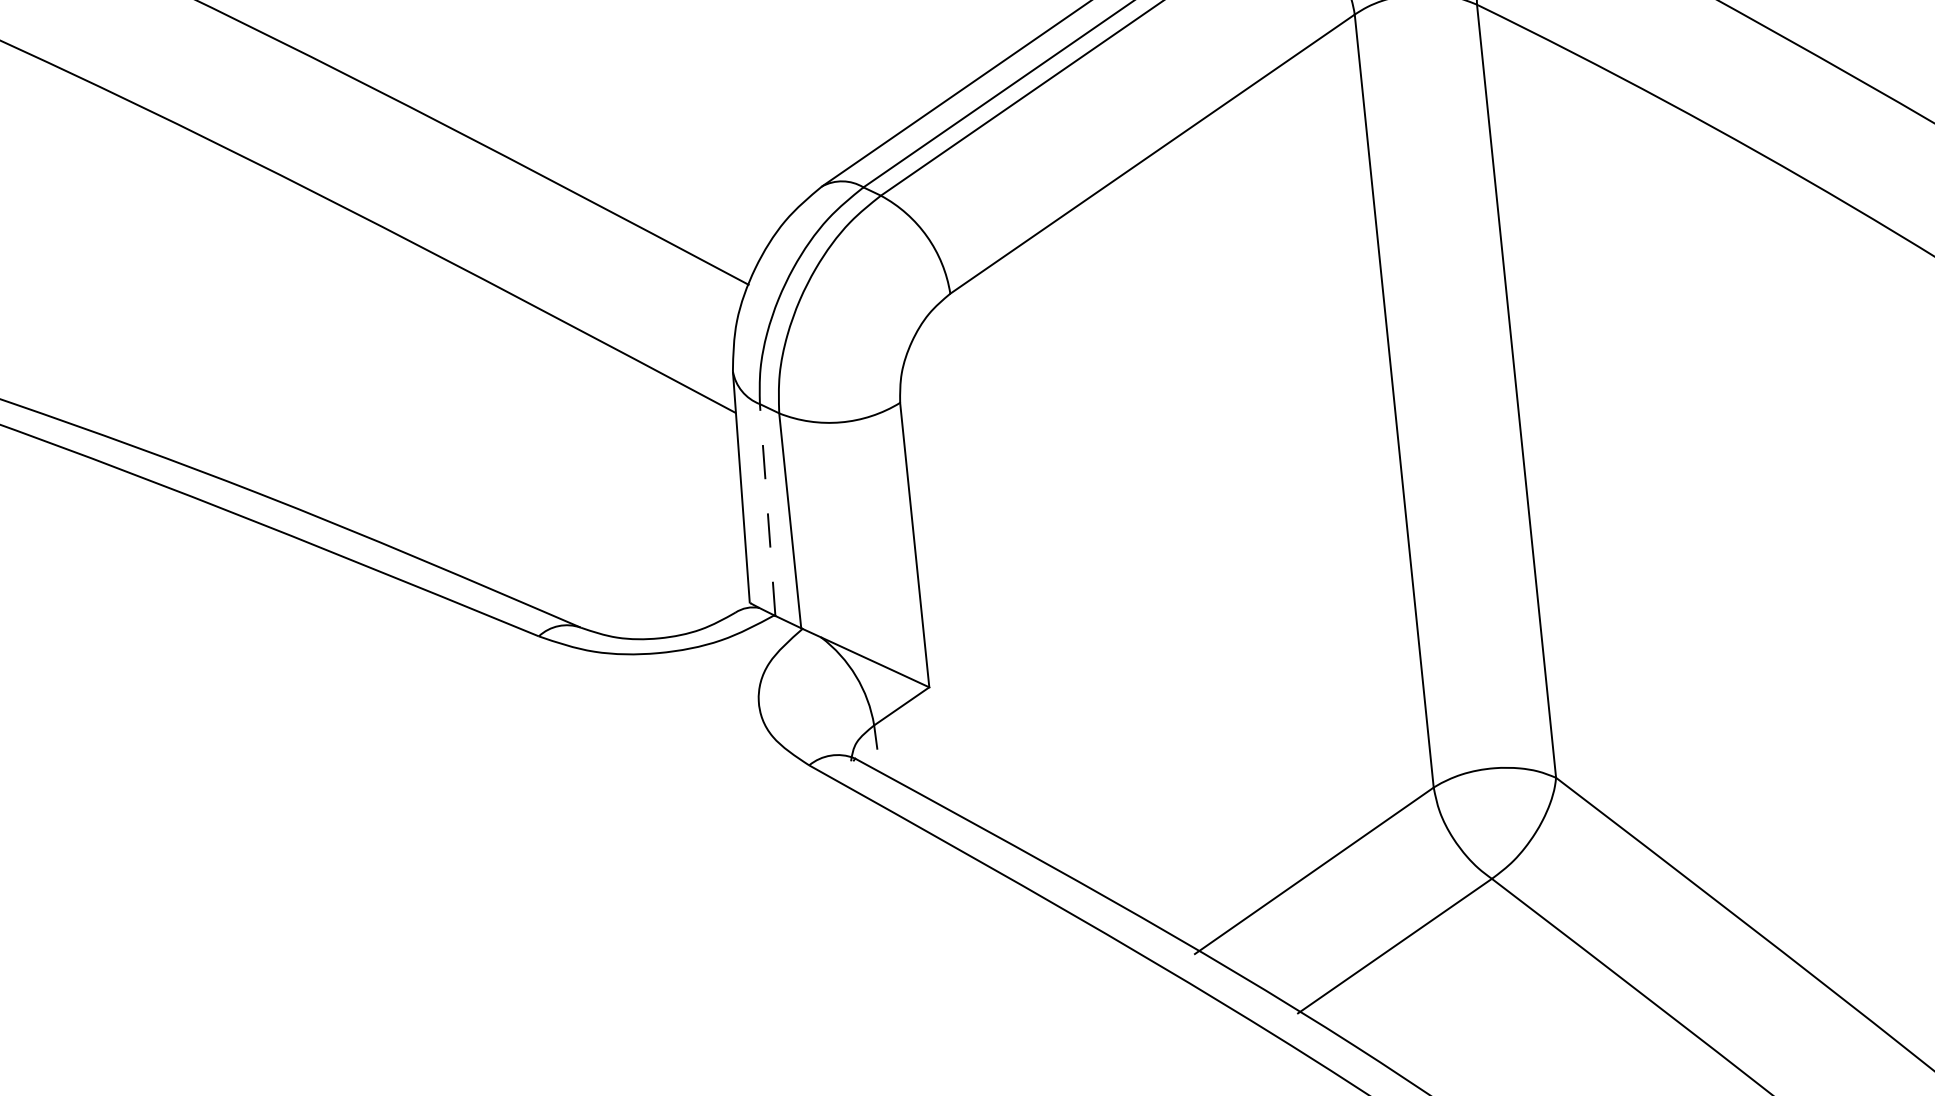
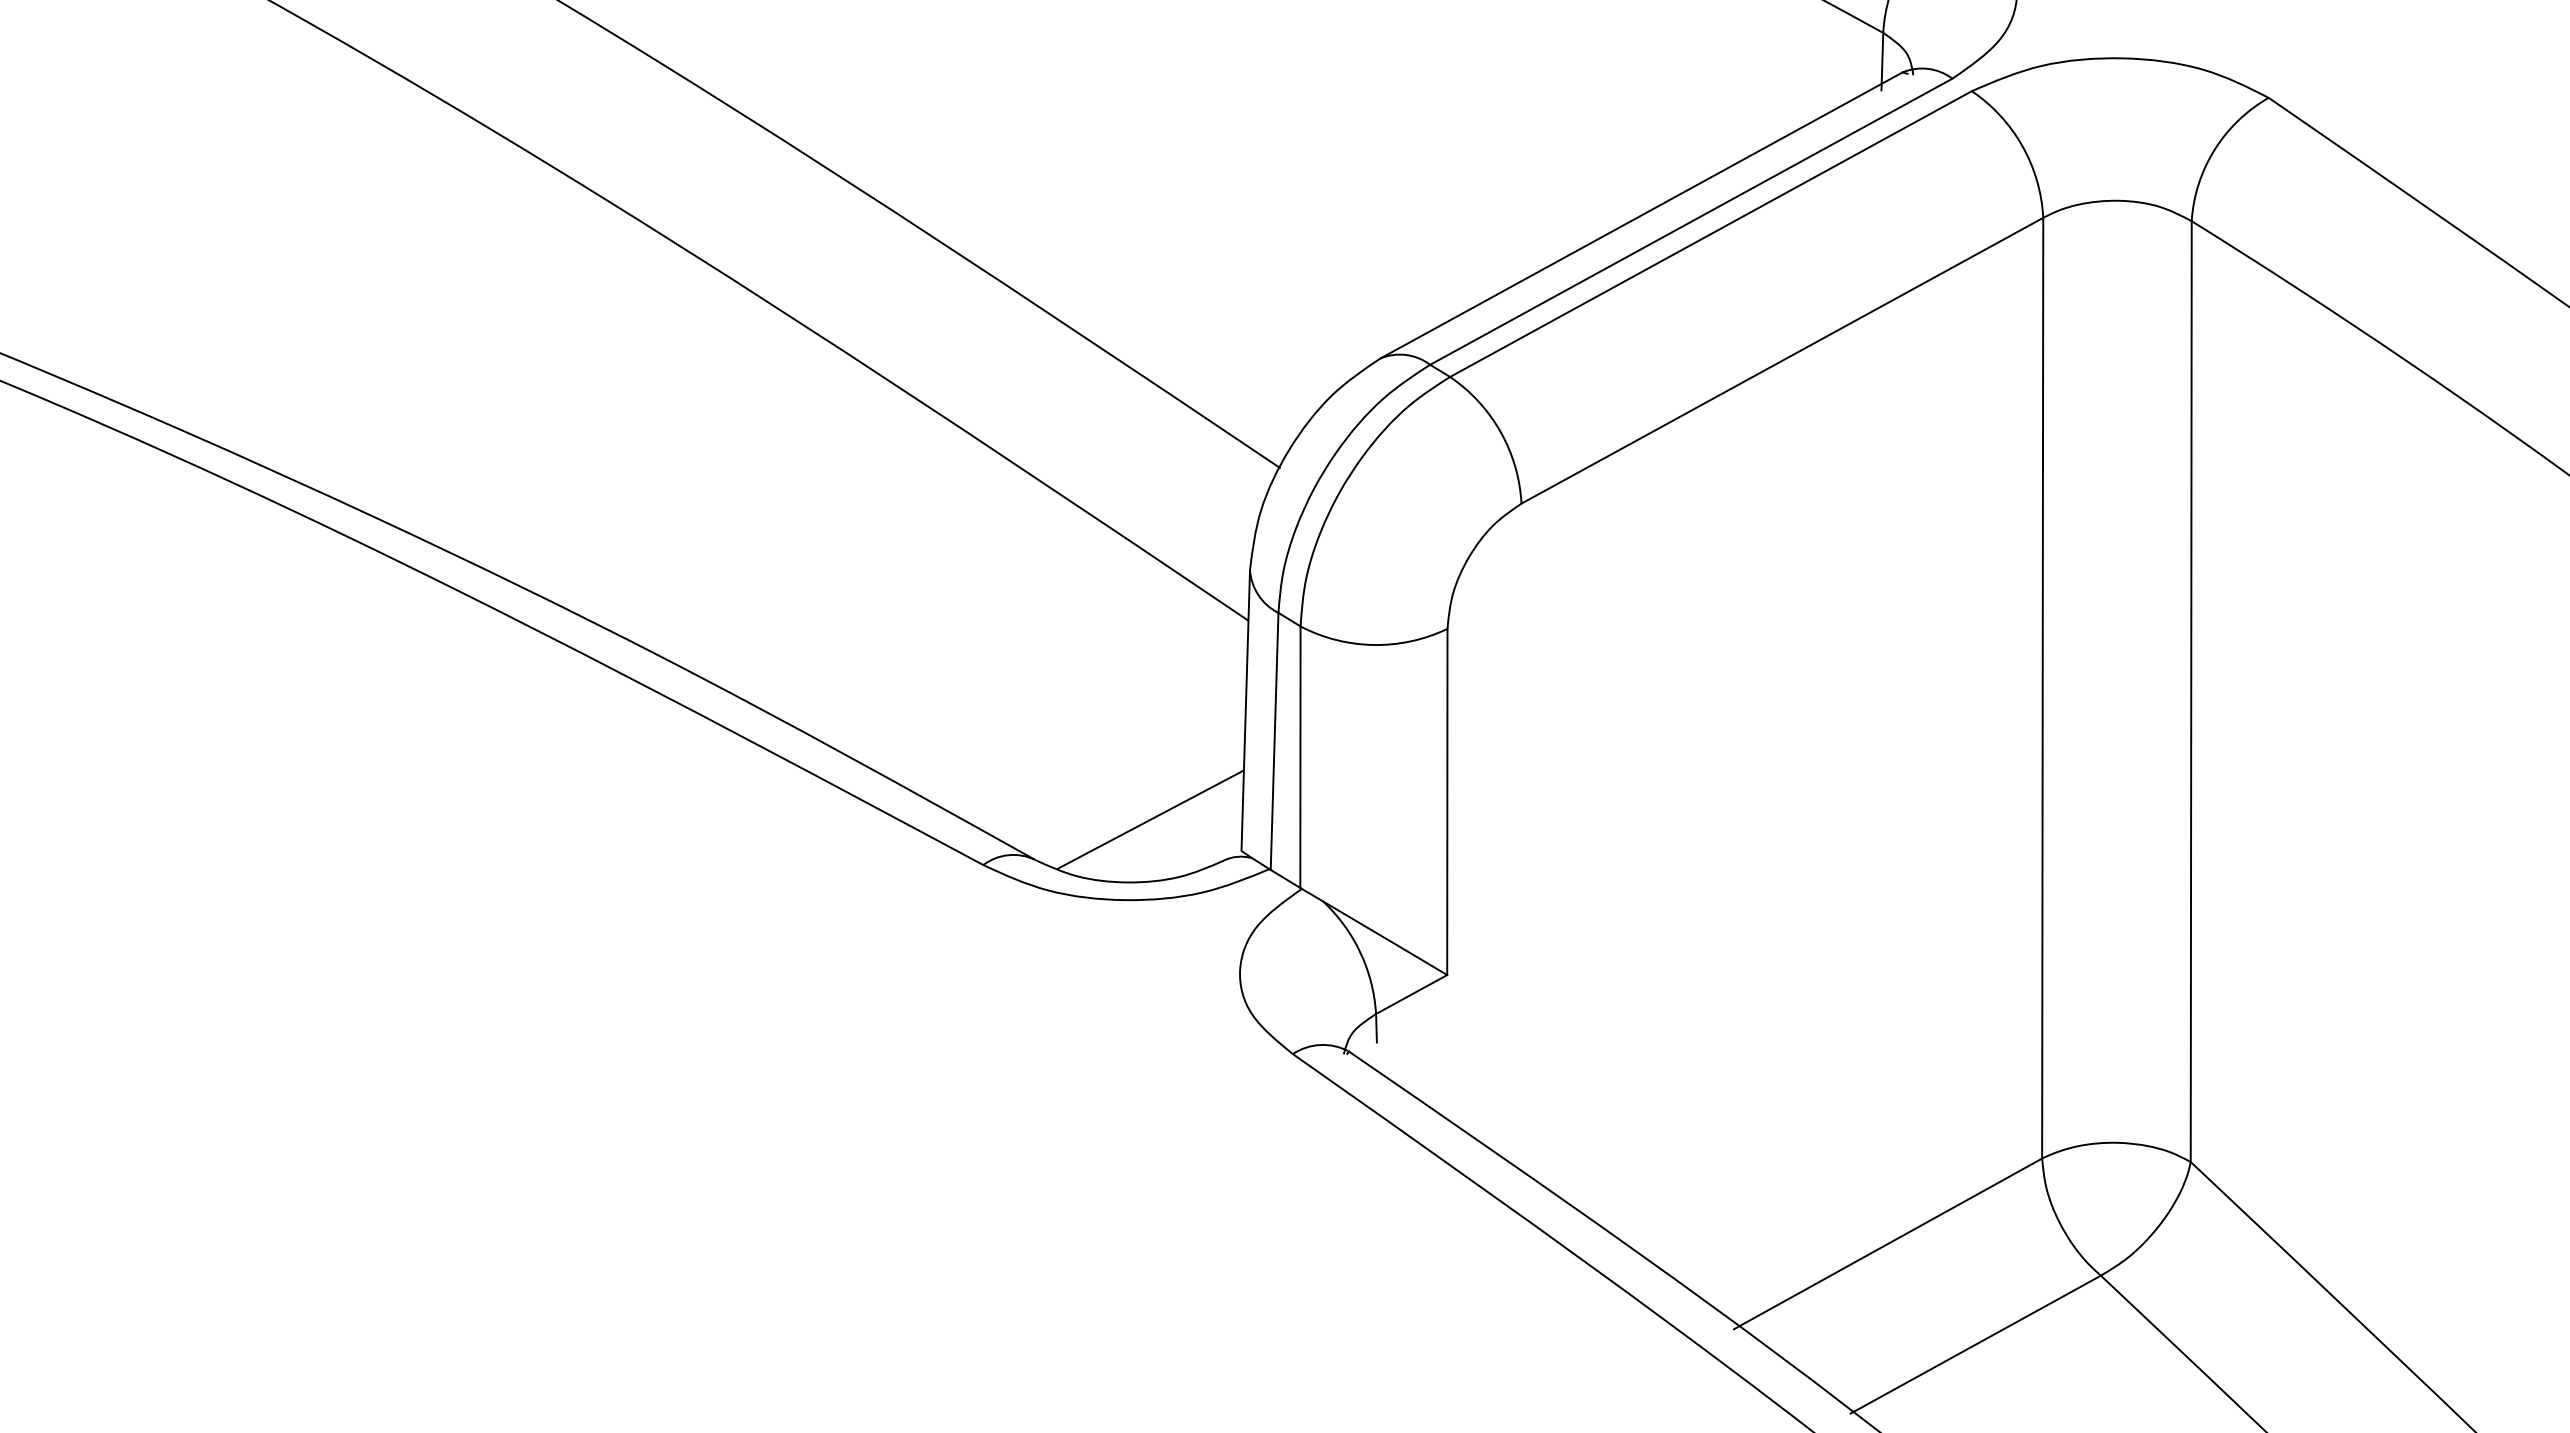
line: (767, 510) -> (1274, 741), dashed -> solid
line: (672, 584) -> (1150, 819), added

